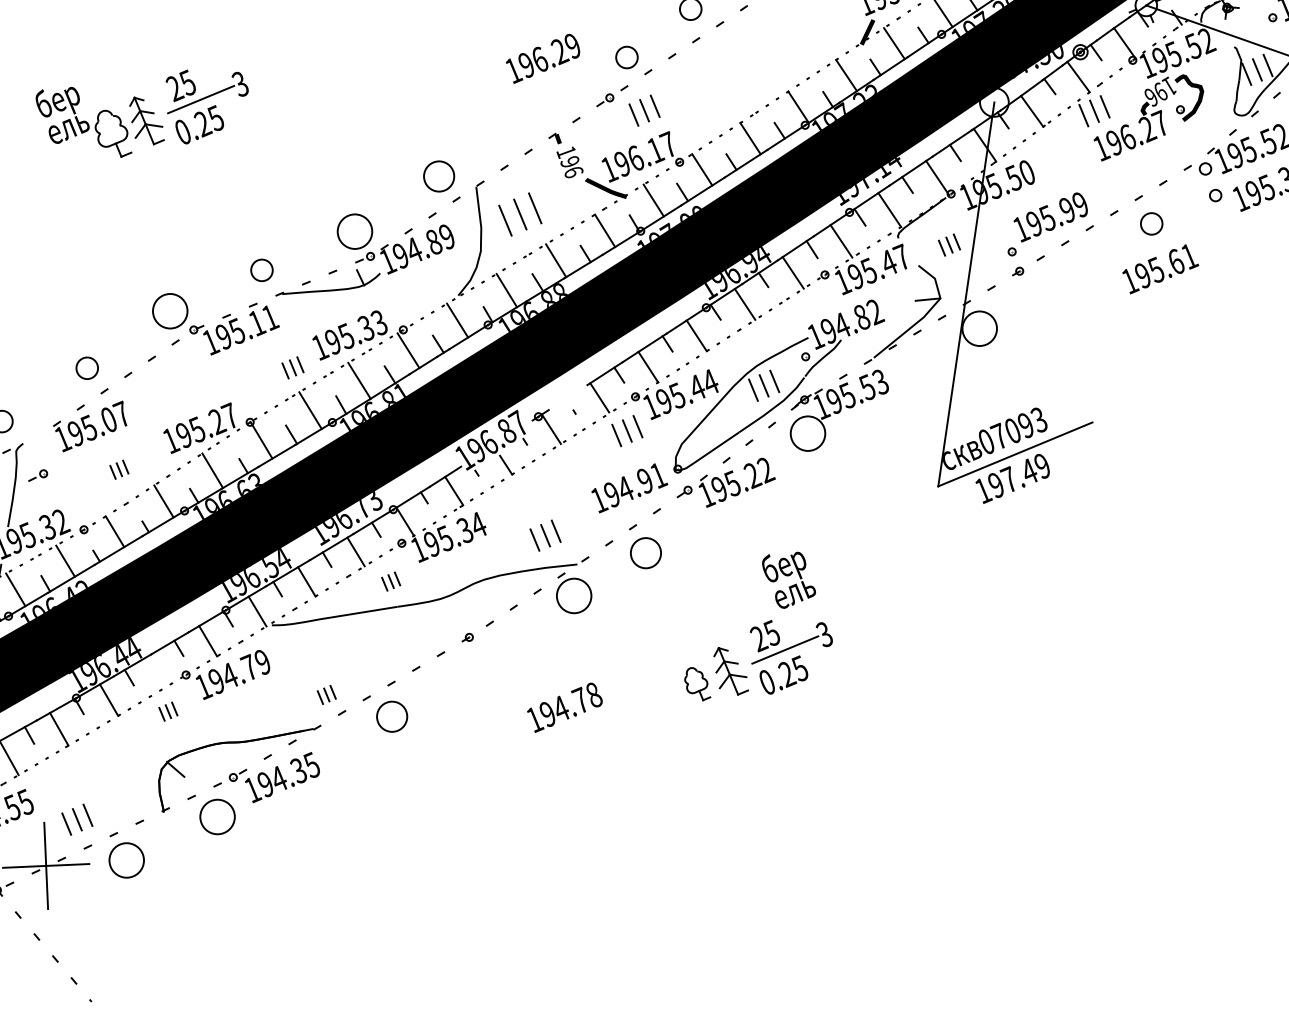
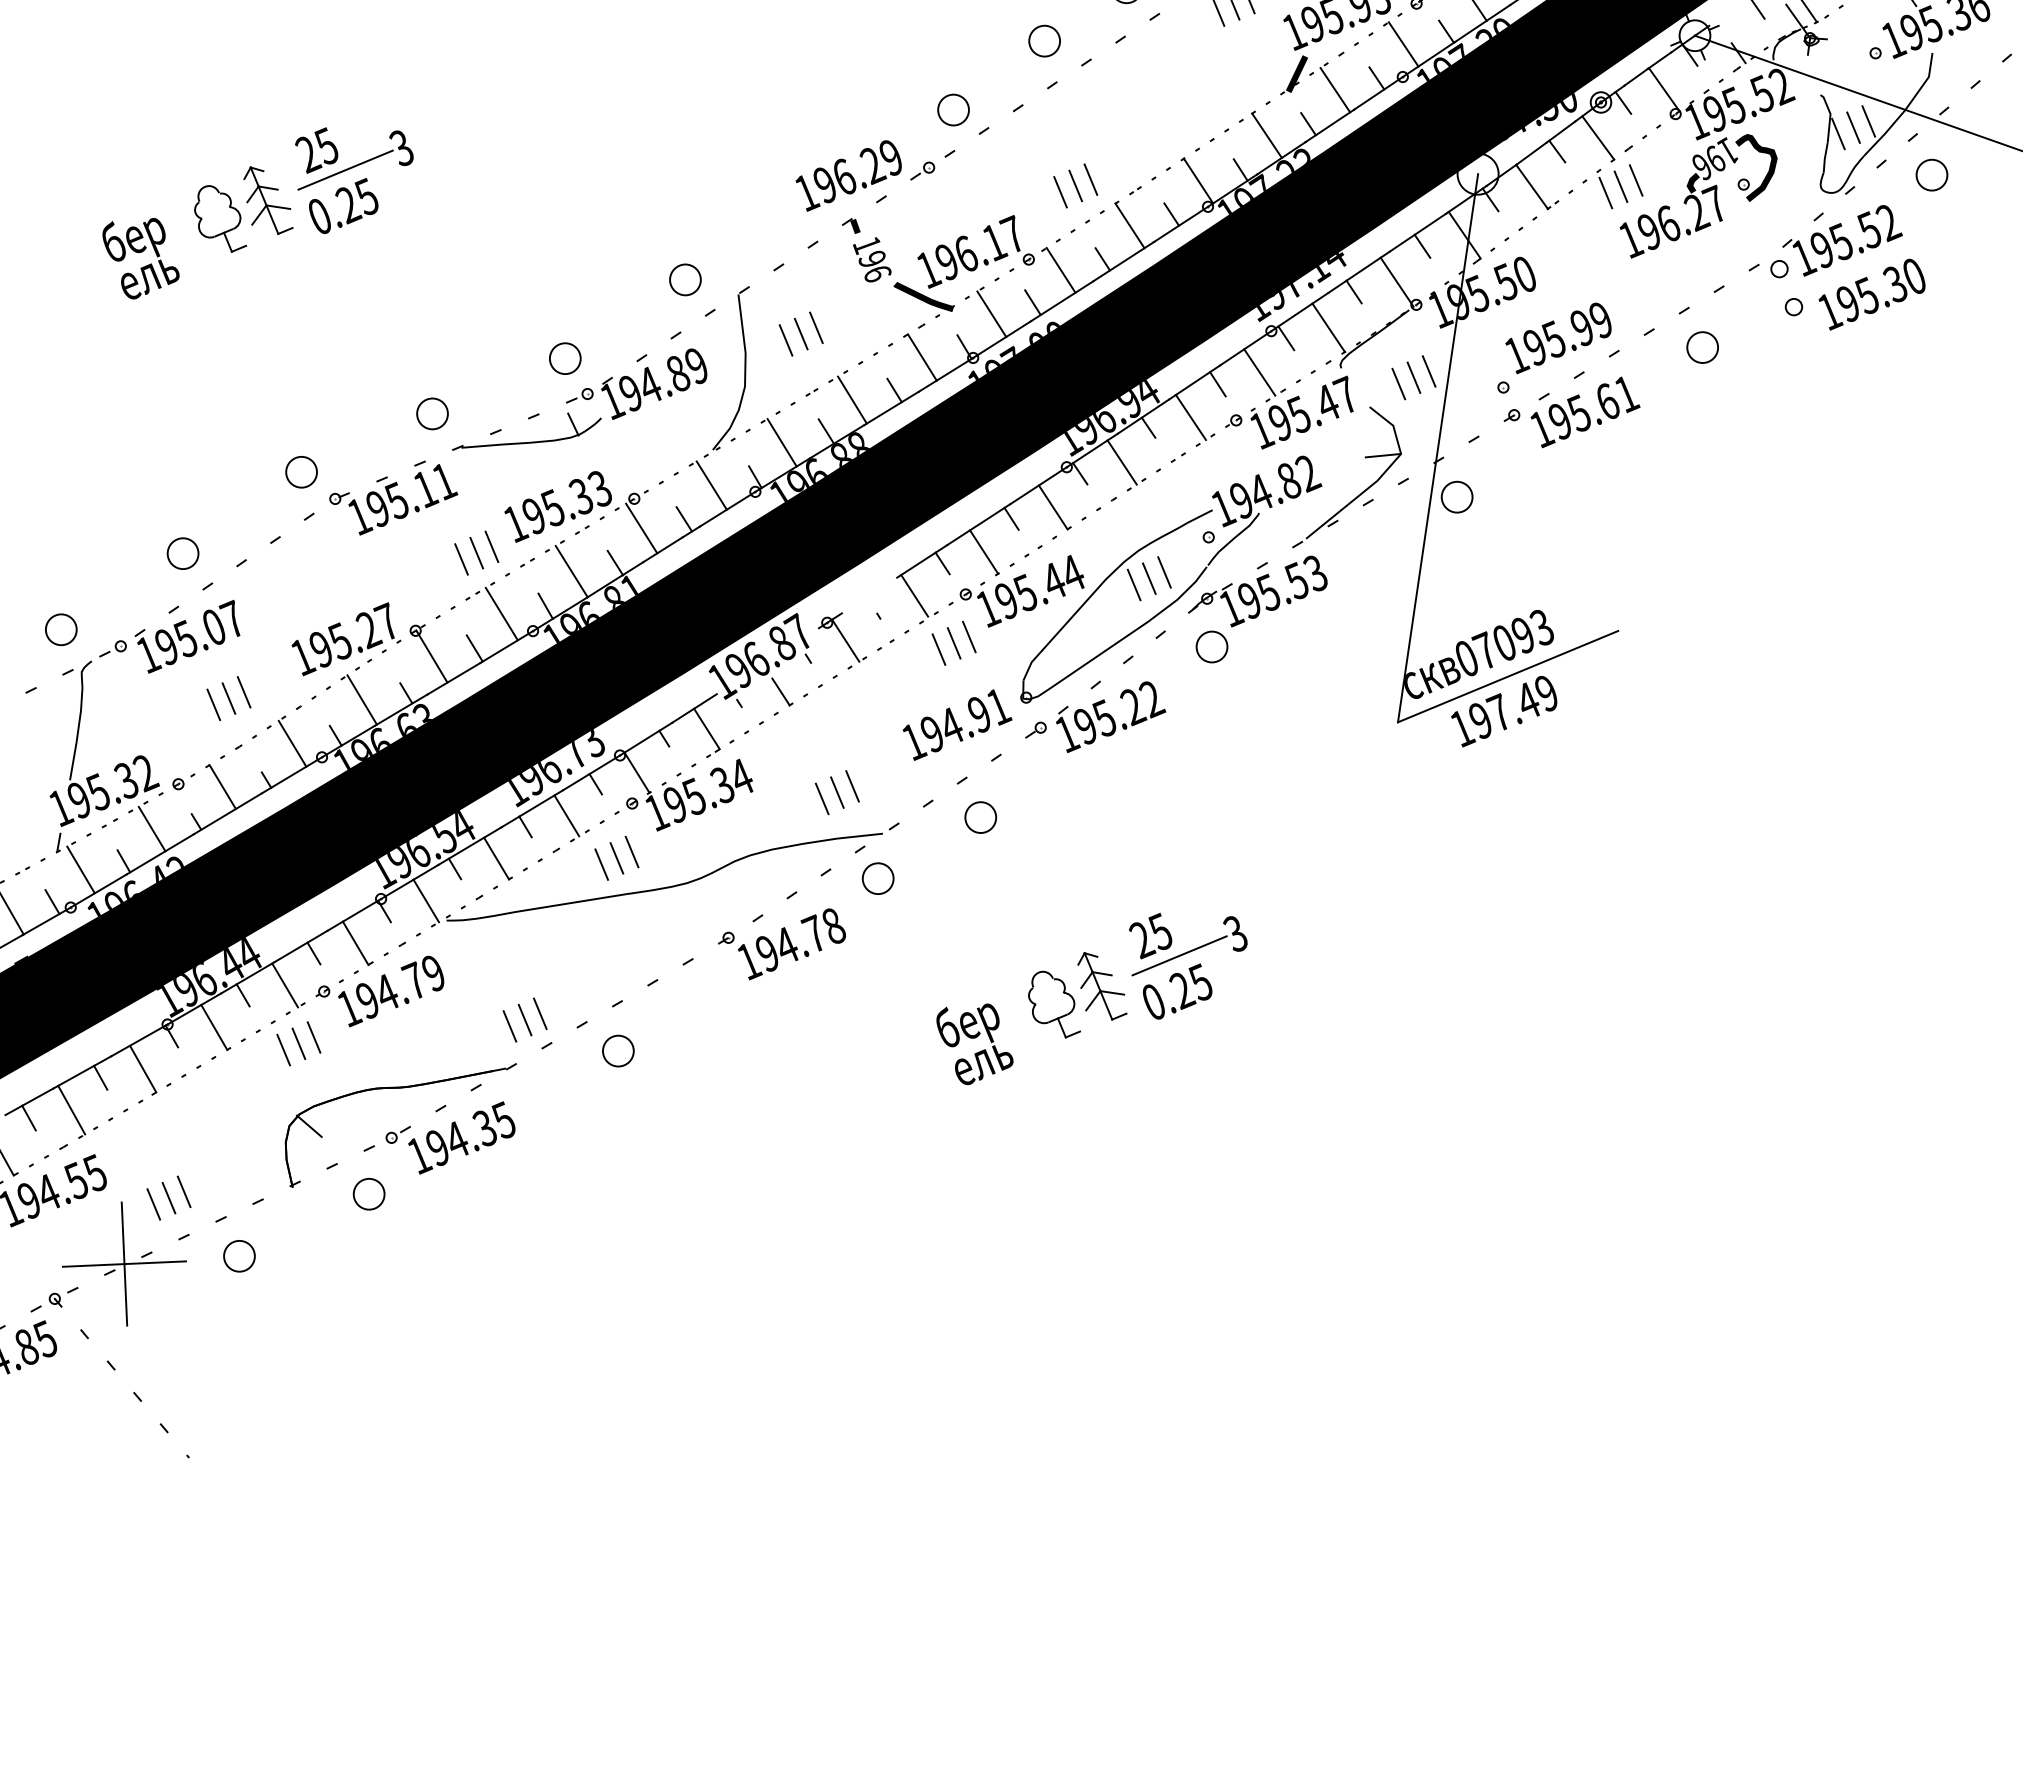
text: (542, 58) -> (848, 175), moved
part: (644, 110) -> (1075, 185), moved
text: (62, 115) -> (140, 258), moved
circle: (439, 176) -> (685, 279), size x0.71
part: (519, 214) -> (800, 333), size x0.71
circle: (354, 231) -> (564, 358), size x0.62
part: (949, 244) -> (1413, 377), size x1.43
text: (1160, 269) -> (1585, 412), moved
circle: (170, 310) -> (301, 471), size x0.62
circle: (979, 328) -> (1456, 496), size x0.62
part: (292, 367) -> (476, 552), size x1.43
circle: (807, 433) -> (1211, 646), size x0.62
part: (119, 469) -> (228, 698), size x1.67
part: (37, 475) -> (112, 648), moved
circle: (645, 553) -> (980, 817), size x0.71
text: (788, 580) -> (974, 1044), moved
part: (390, 581) -> (616, 857), size x1.67
circle: (573, 595) -> (877, 878), size x0.62
line: (158, 670) -> (285, 985), added
part: (697, 684) -> (1054, 1004), size x1.43
part: (326, 694) -> (524, 1019), size x1.67
text: (564, 707) -> (791, 944), moved
part: (168, 711) -> (298, 1043), size x1.67
circle: (392, 716) -> (618, 1050), size x0.71
circle: (217, 816) -> (368, 1193), size x0.62
circle: (126, 859) -> (239, 1255), size x0.62

